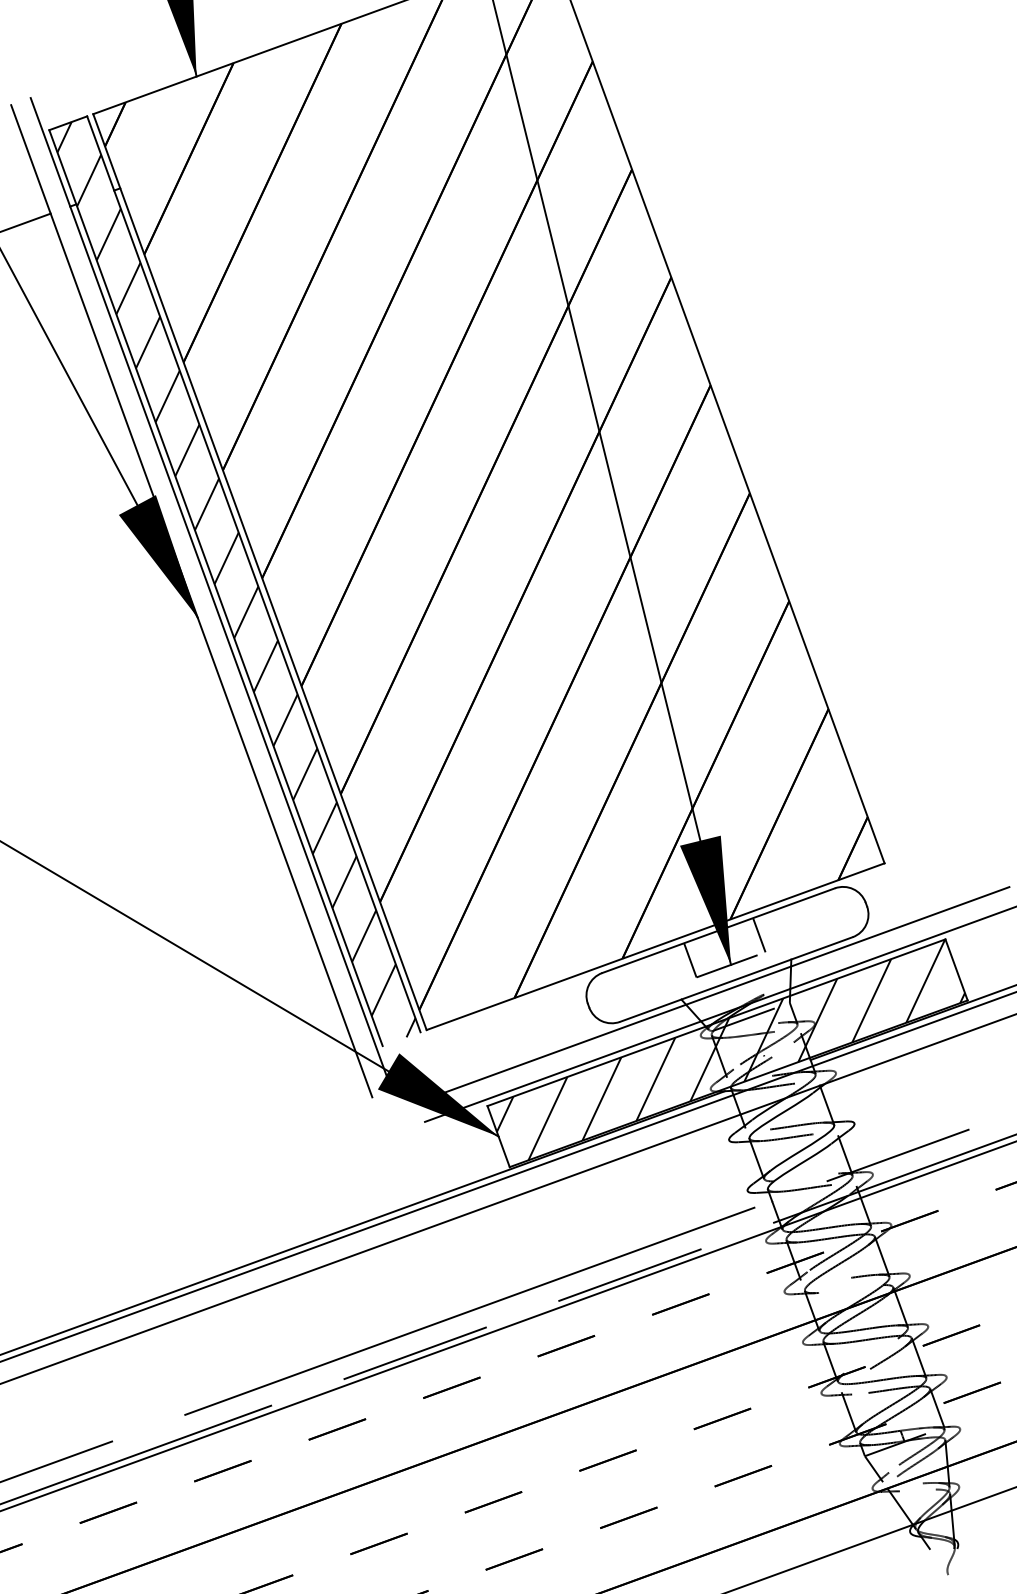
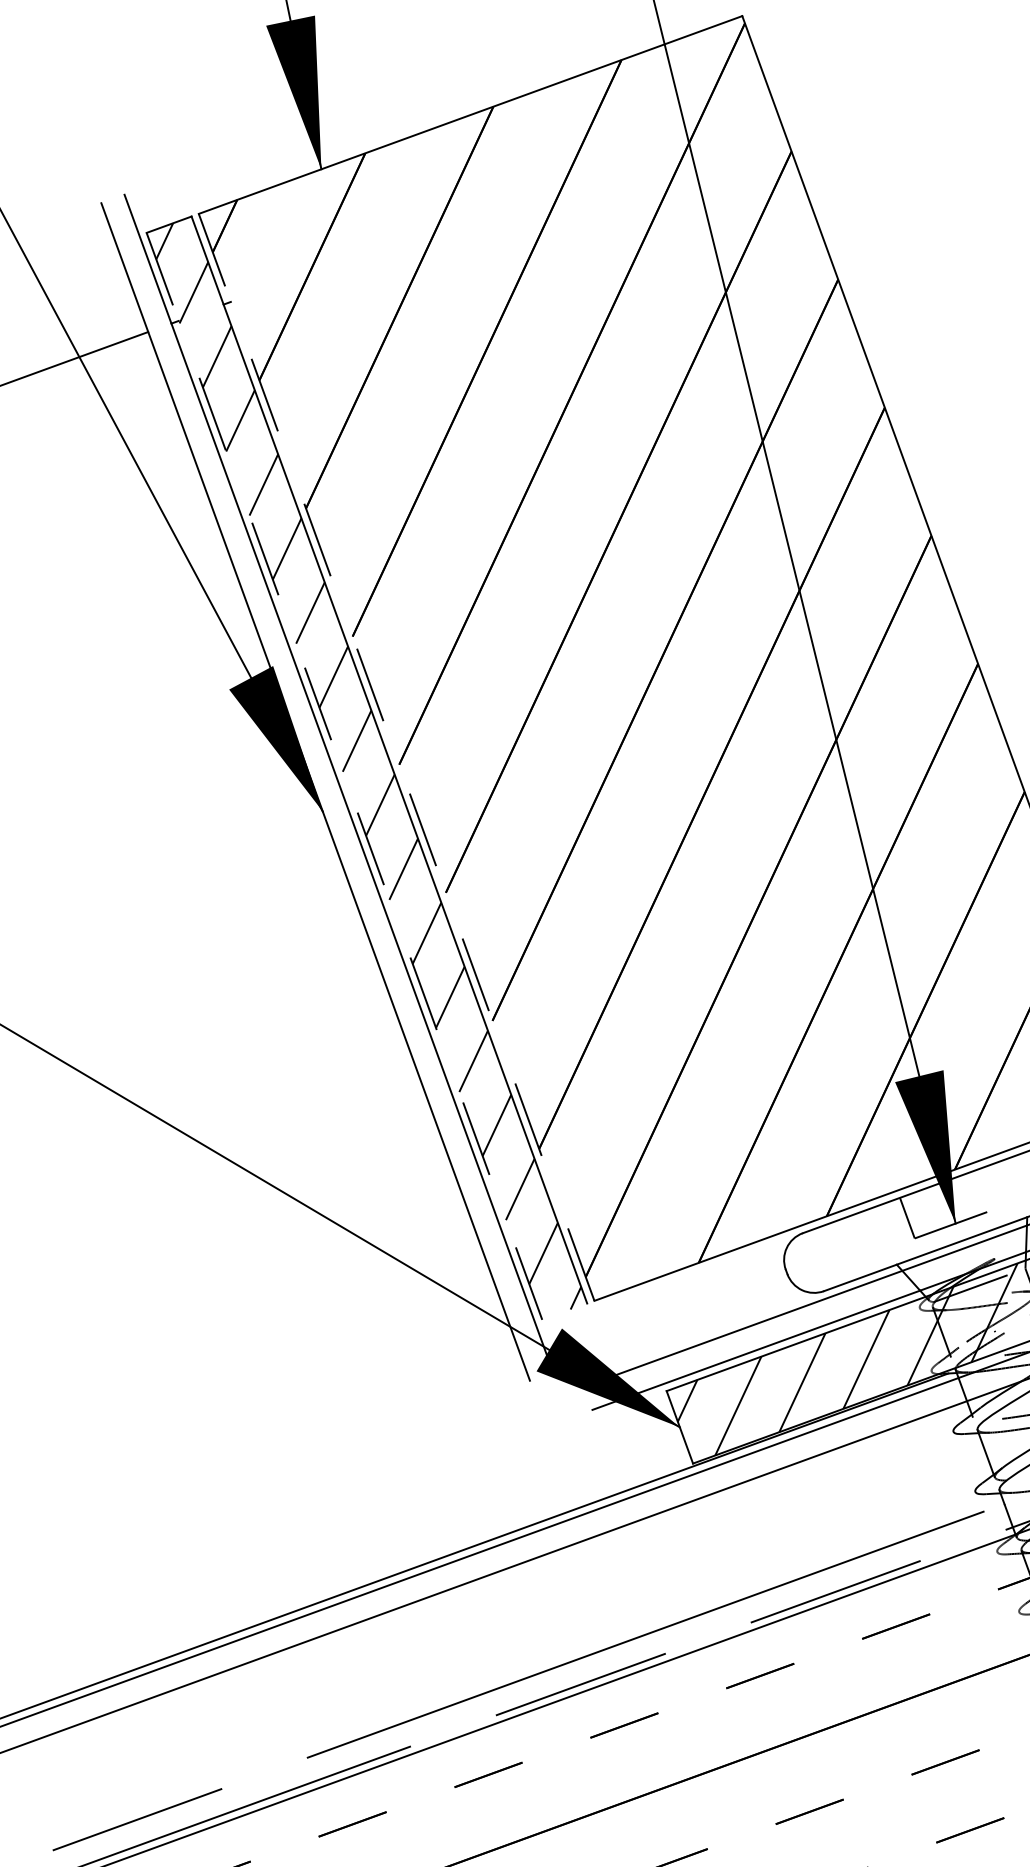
line: (259, 571) -> (396, 756), solid -> dashed
line: (215, 587) -> (343, 775), solid -> dashed
line: (759, 935) -> (989, 1188), removed

